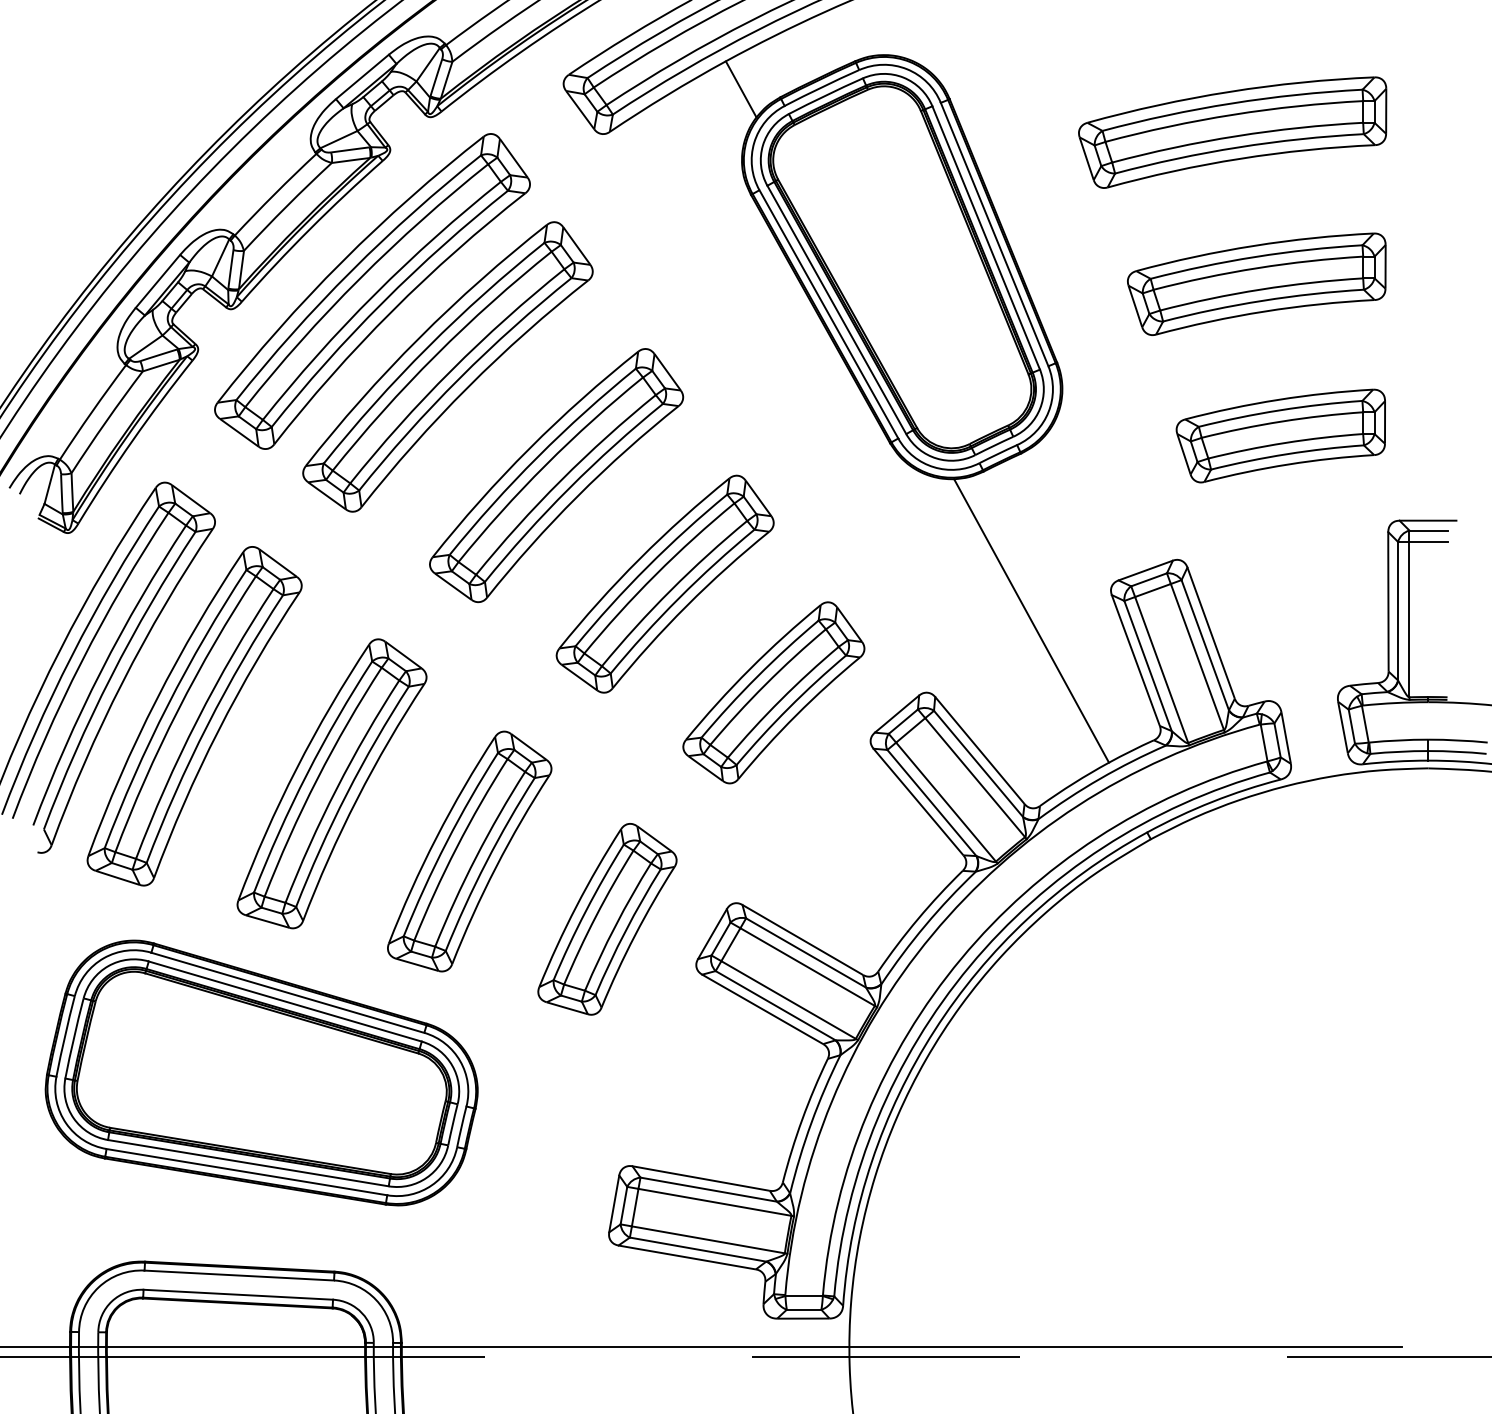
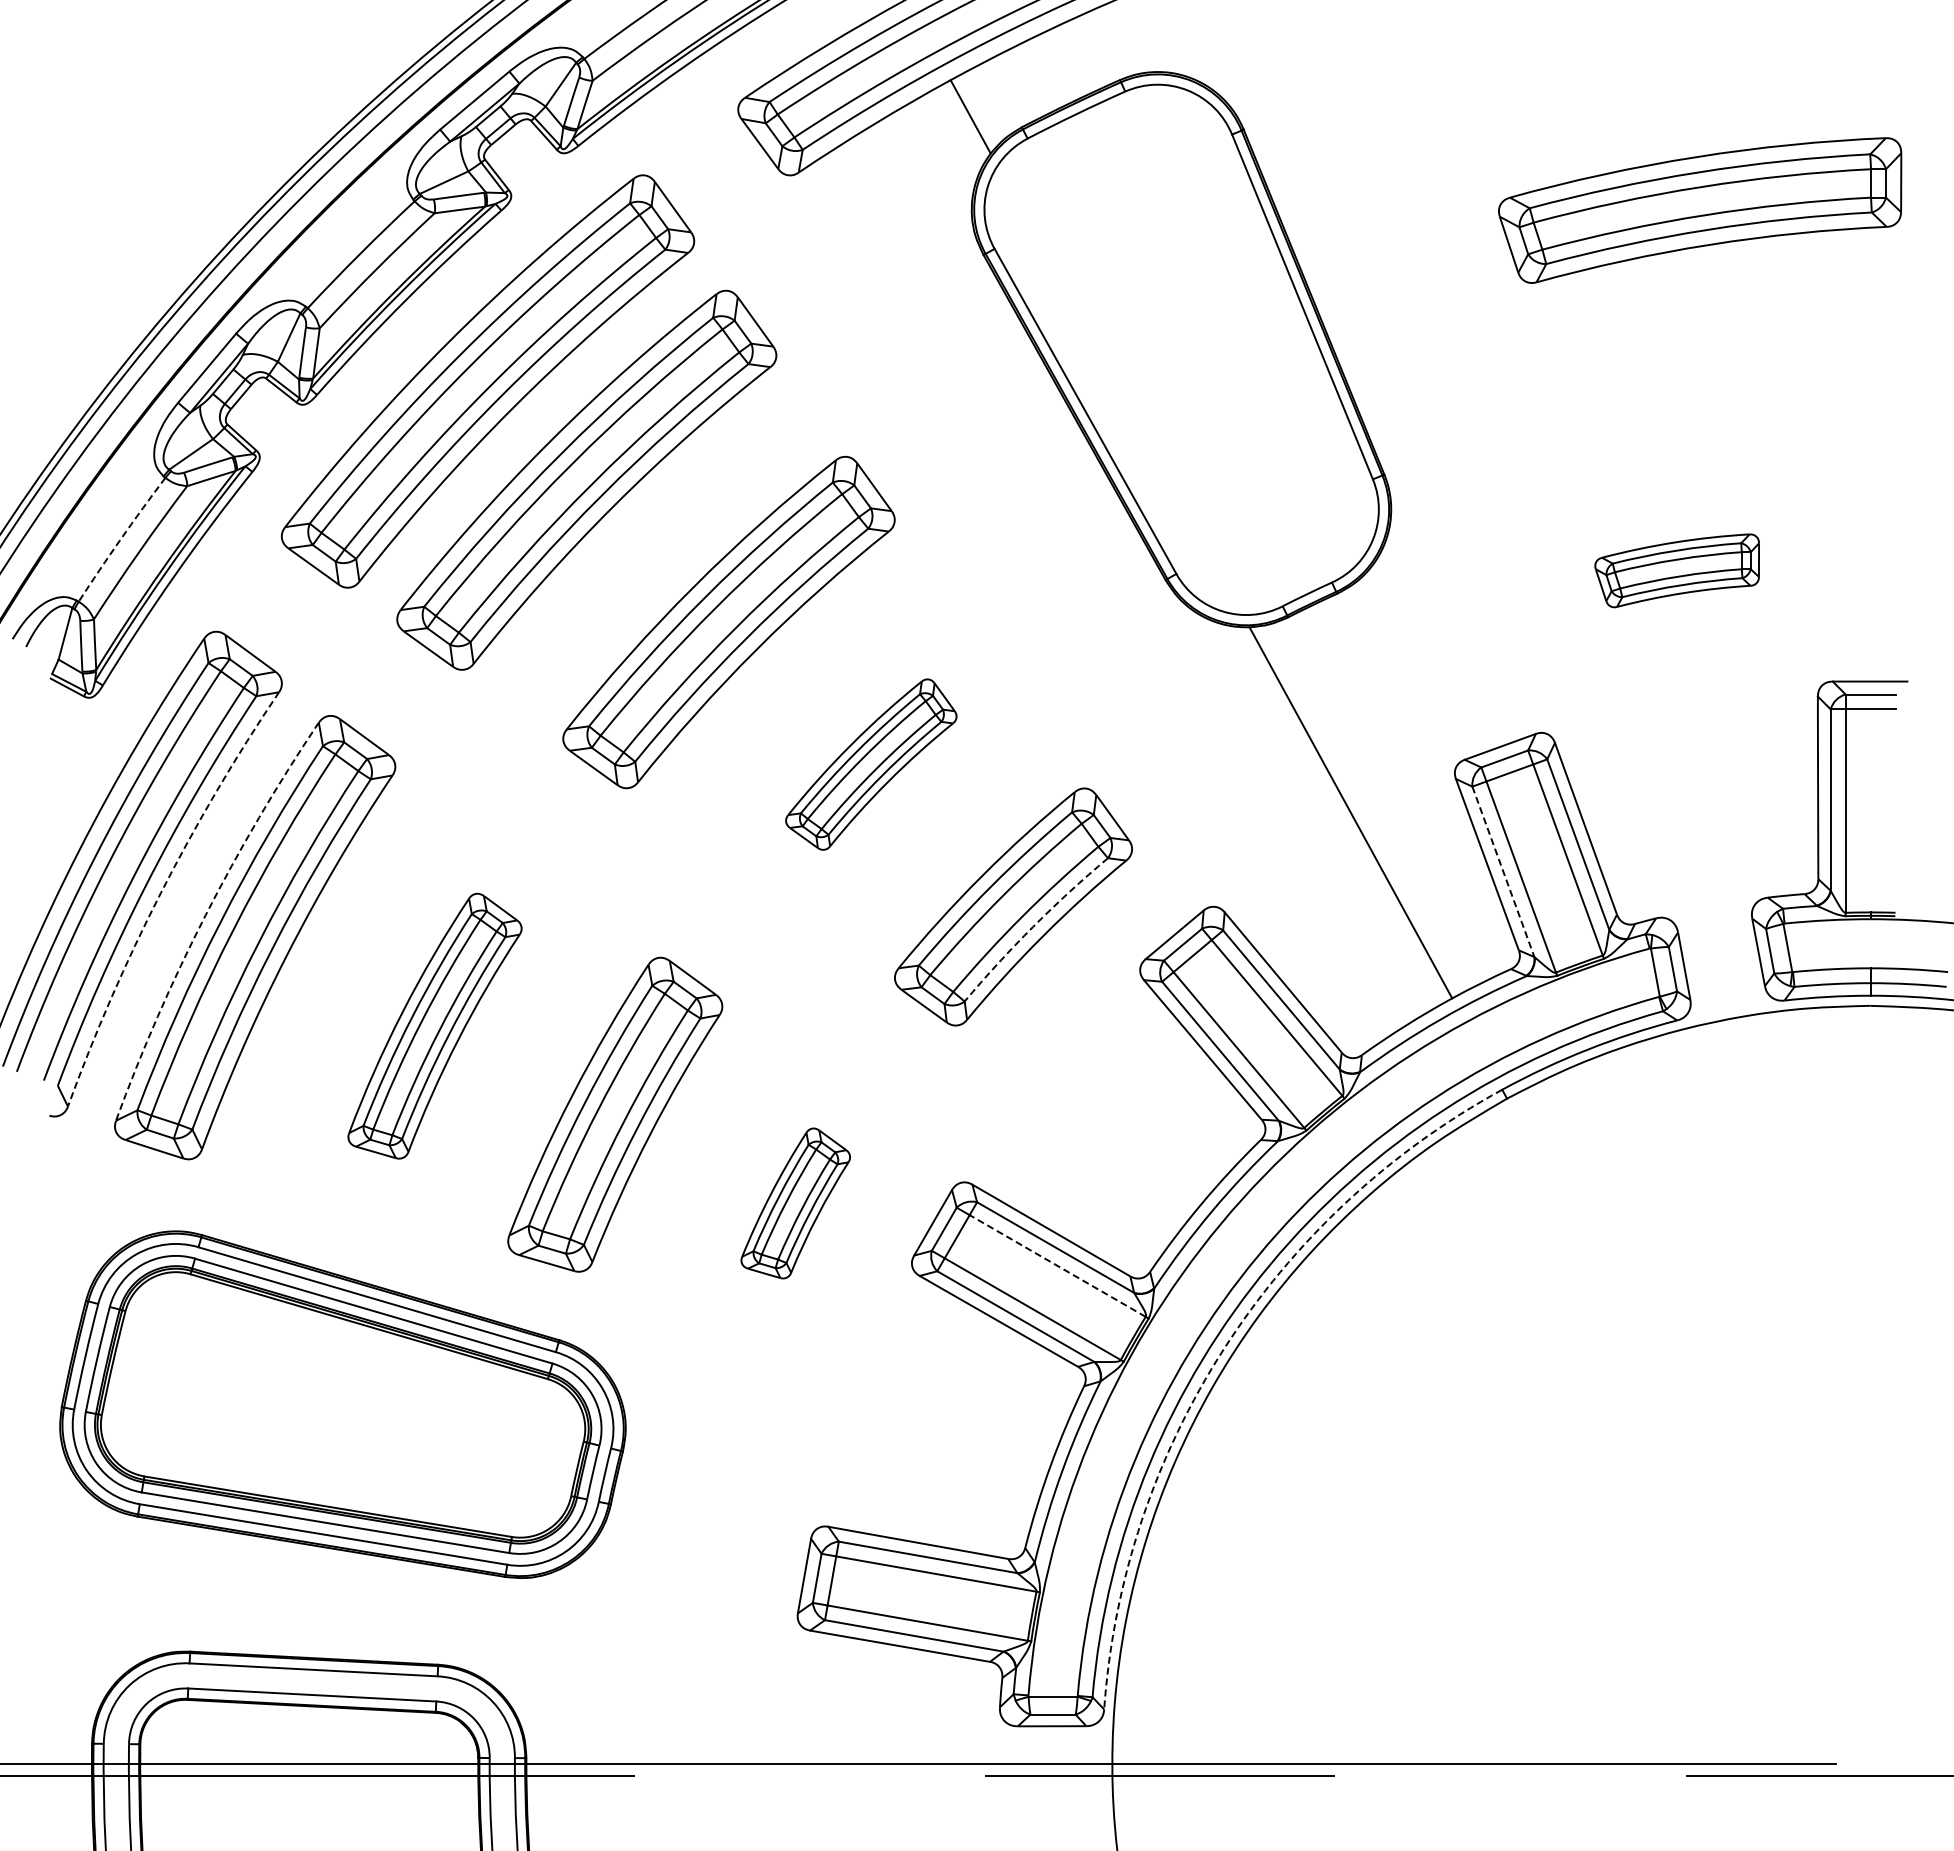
part: (1232, 132) -> (1700, 210), moved
part: (902, 267) -> (1181, 349), removed
part: (1256, 283) -> (1645, 371), removed
arc: (92, 411) -> (121, 538), solid -> dashed
part: (1280, 435) -> (1676, 570), size x0.6
part: (665, 584) -> (871, 764), size x0.6
line: (1148, 665) -> (1503, 871), solid -> dashed
arc: (122, 681) -> (160, 892), solid -> dashed
arc: (156, 699) -> (205, 915), solid -> dashed
arc: (789, 707) -> (1033, 926), solid -> dashed
part: (331, 784) -> (434, 1026), size x0.7
part: (607, 919) -> (795, 1203), size x0.6
line: (807, 967) -> (1057, 1266), solid -> dashed
arc: (935, 1030) -> (1224, 1348), solid -> dashed

